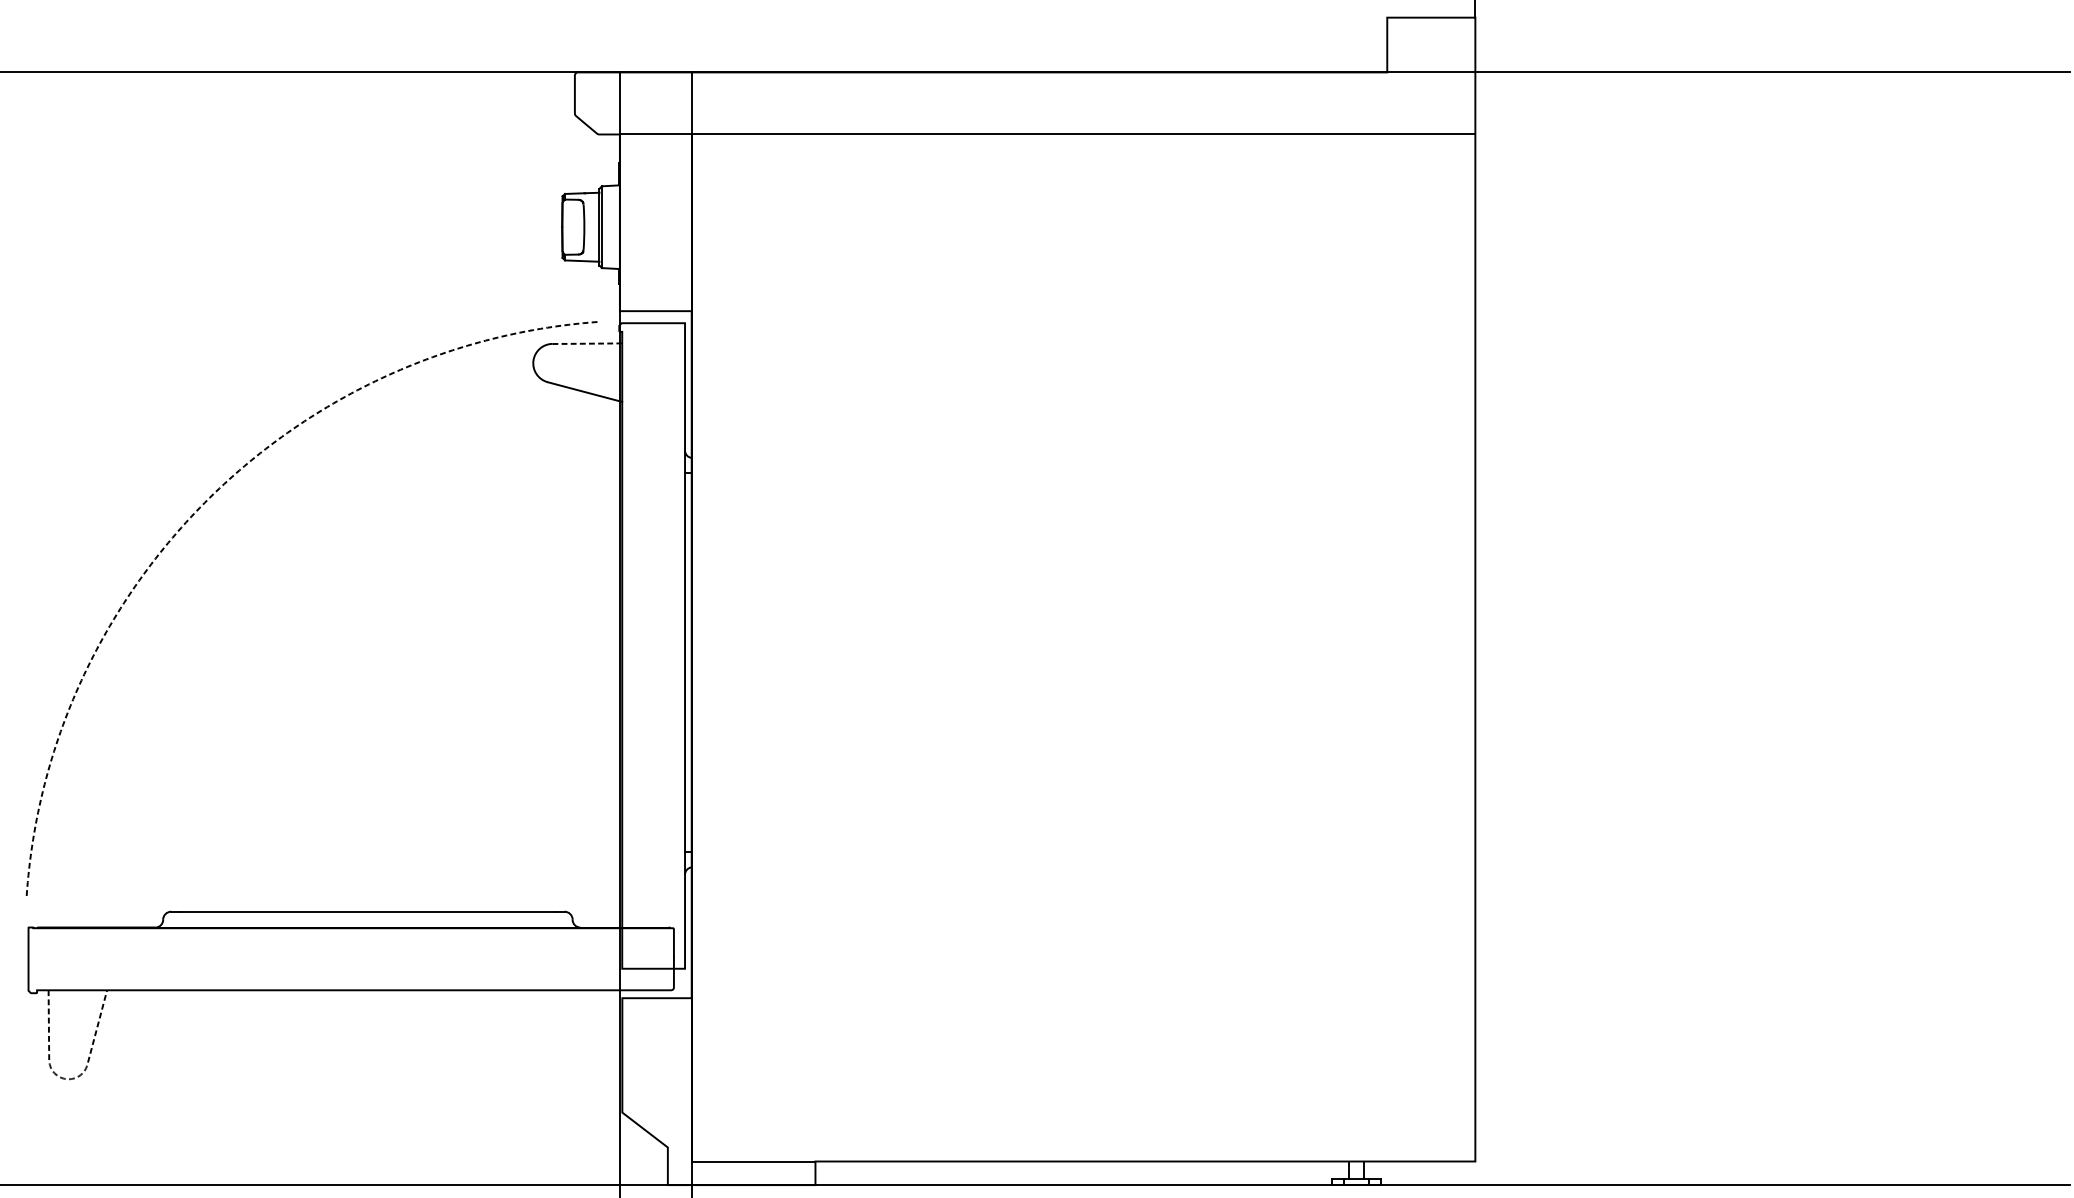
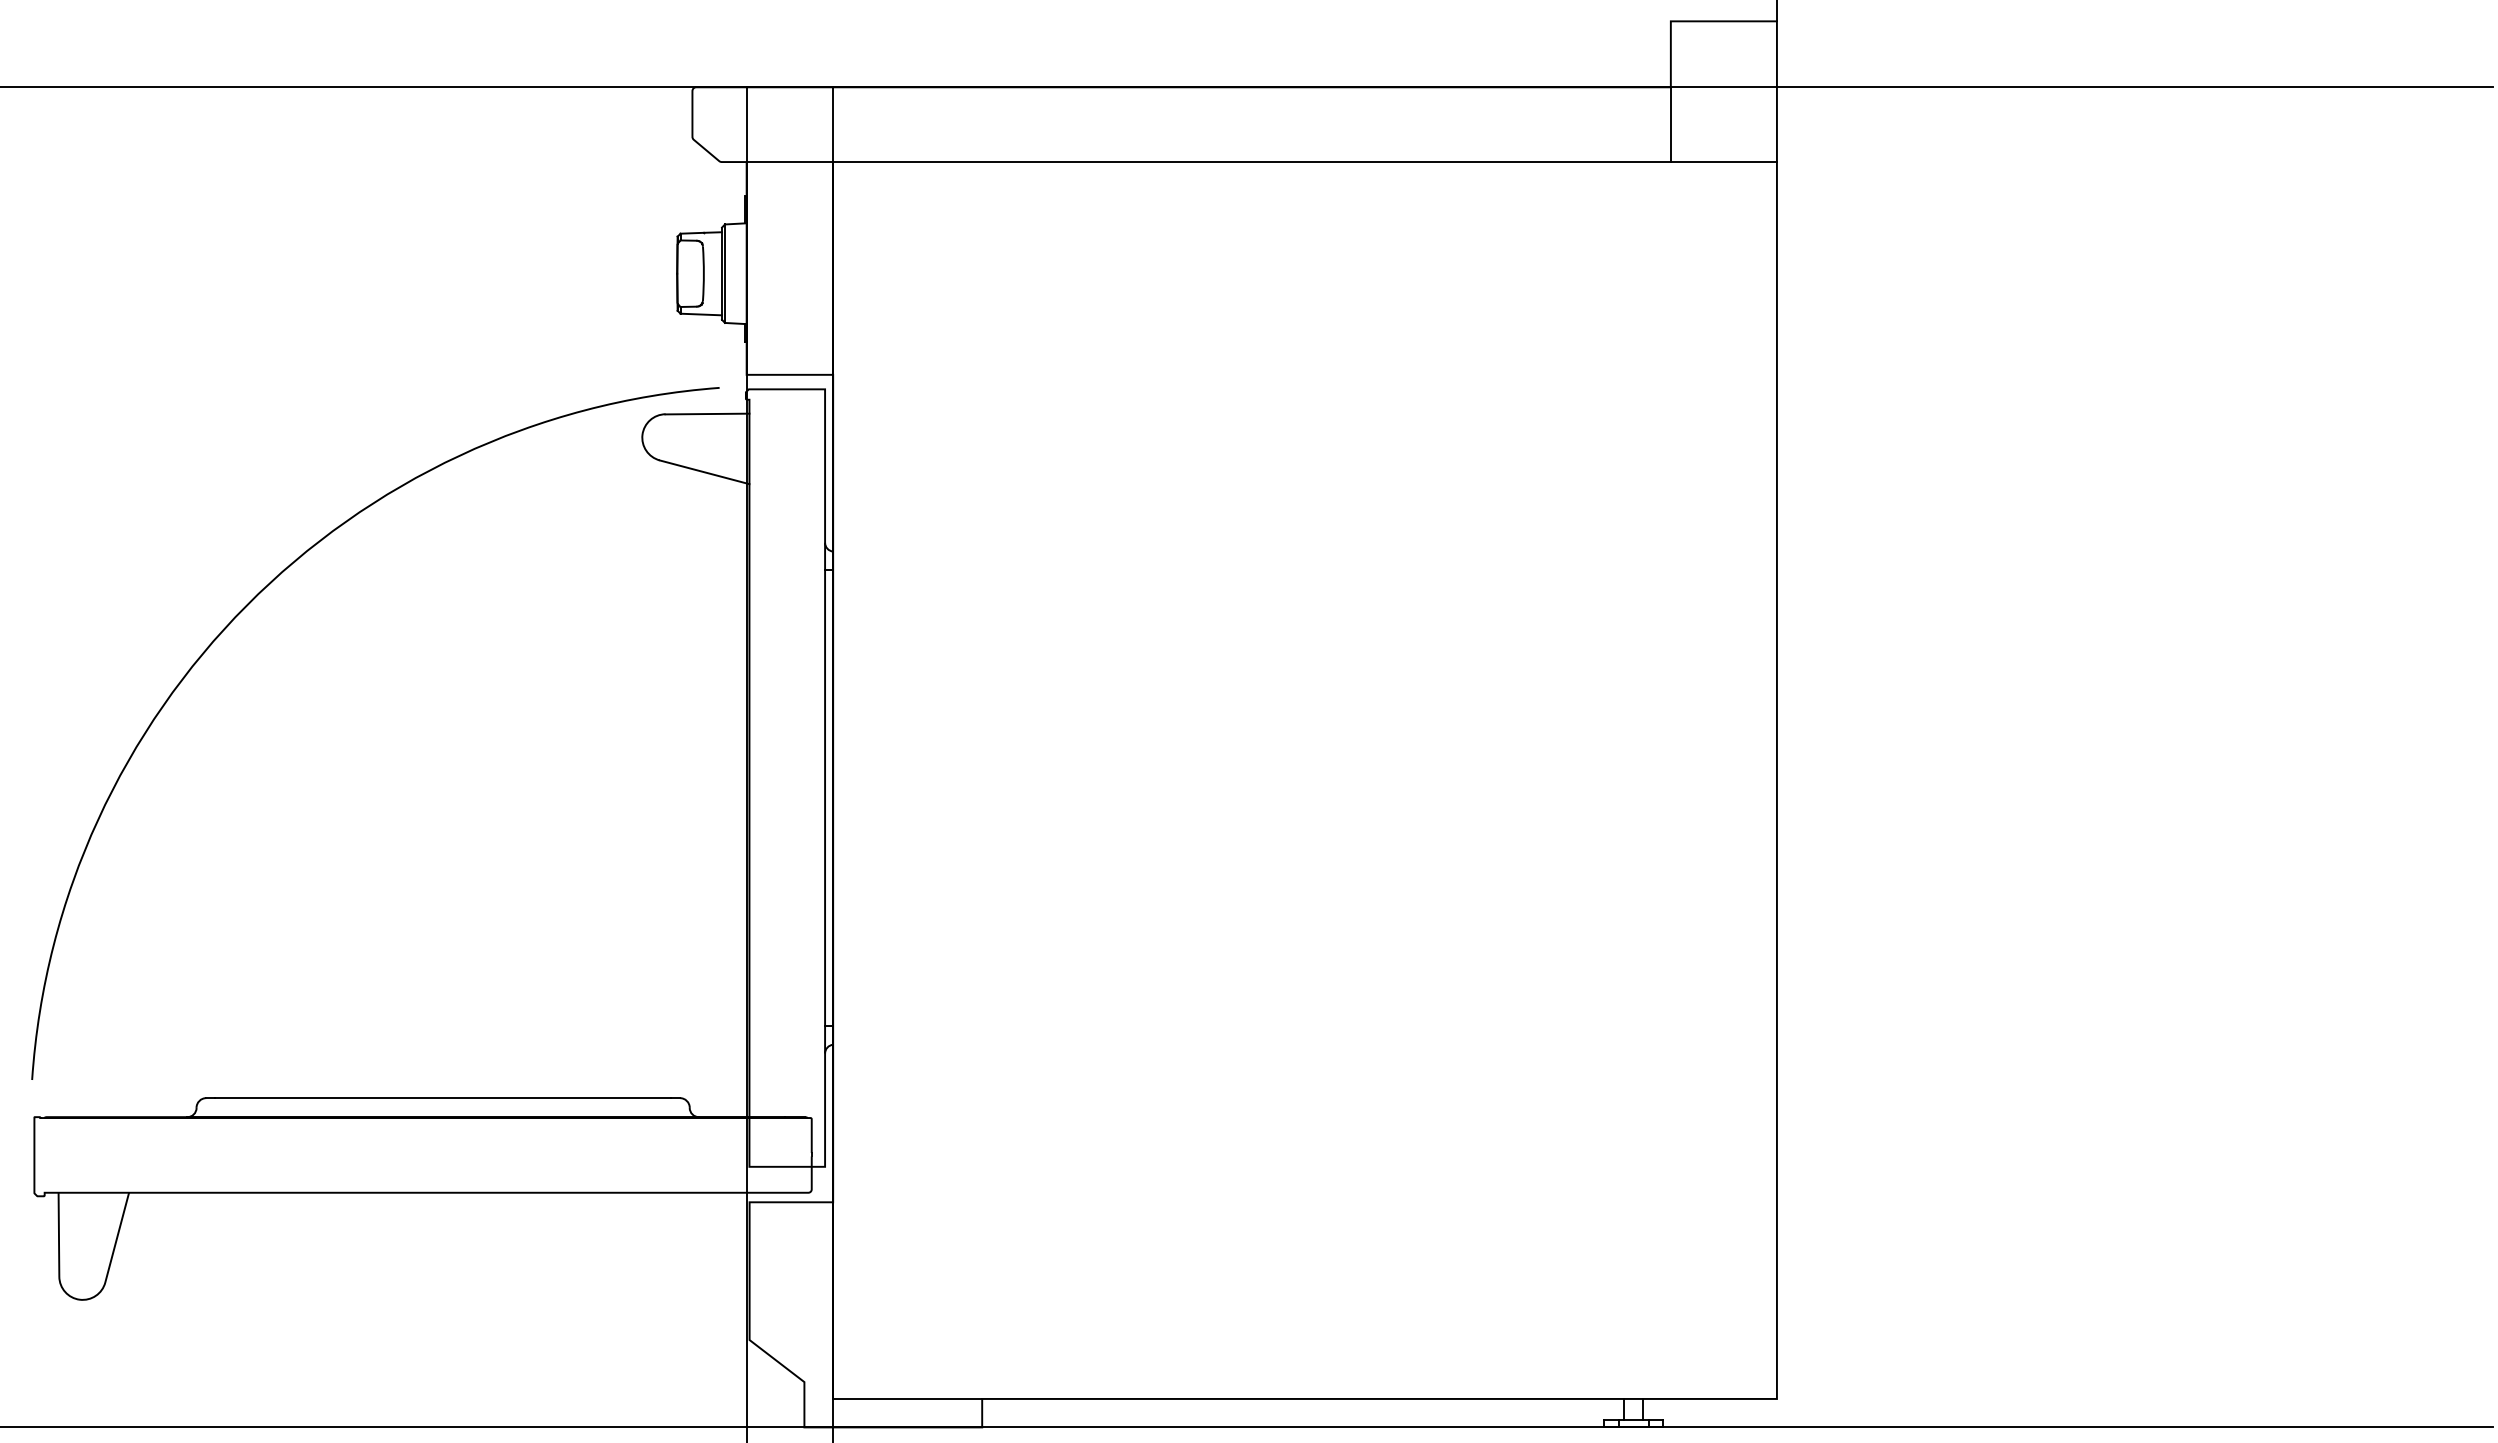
line: (1386, 103) -> (1670, 124), added
line: (587, 344) -> (707, 414), dashed -> solid
arc: (204, 502) -> (246, 605), dashed -> solid
line: (69, 1078) -> (83, 1299), dashed -> solid

